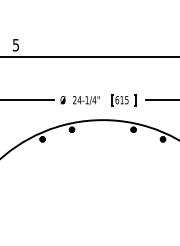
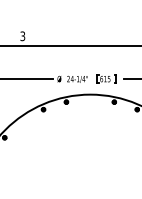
text: (15, 44) -> (22, 35), 5 -> 3

